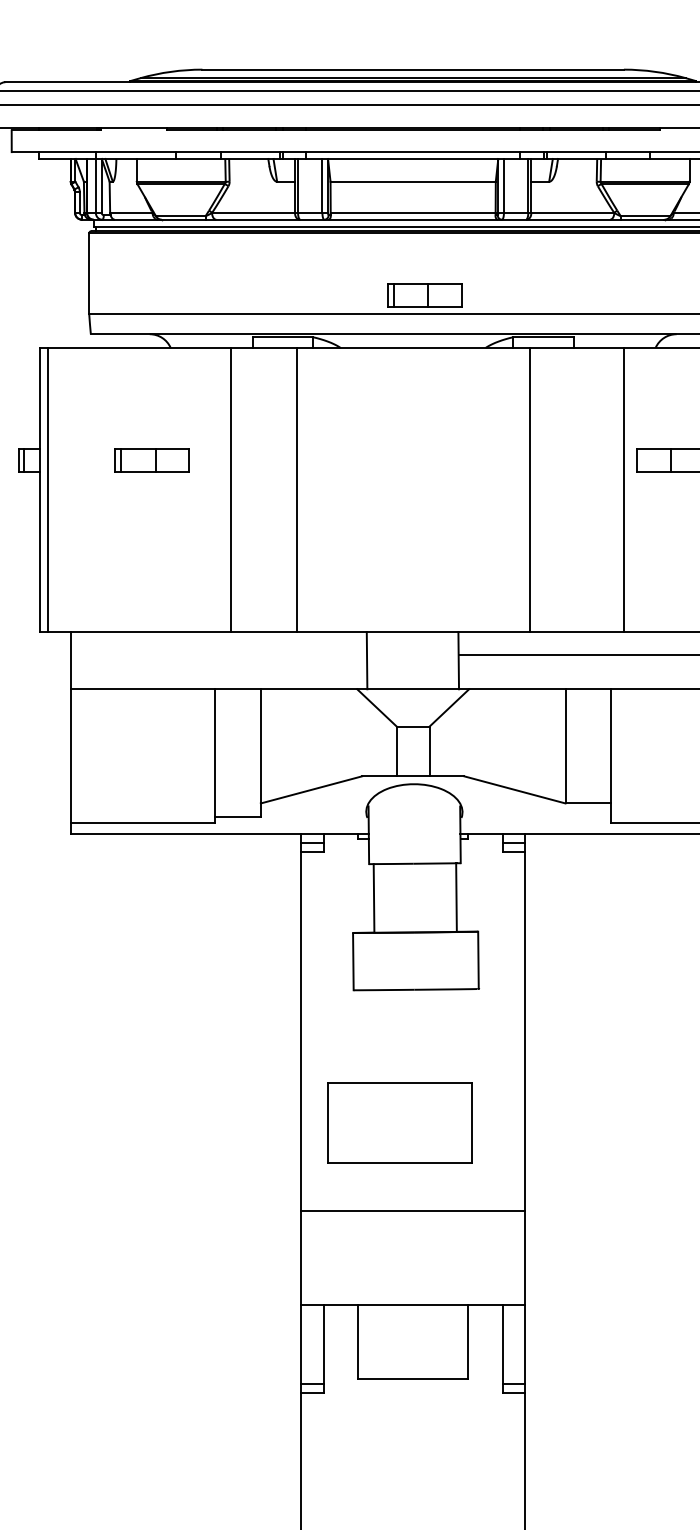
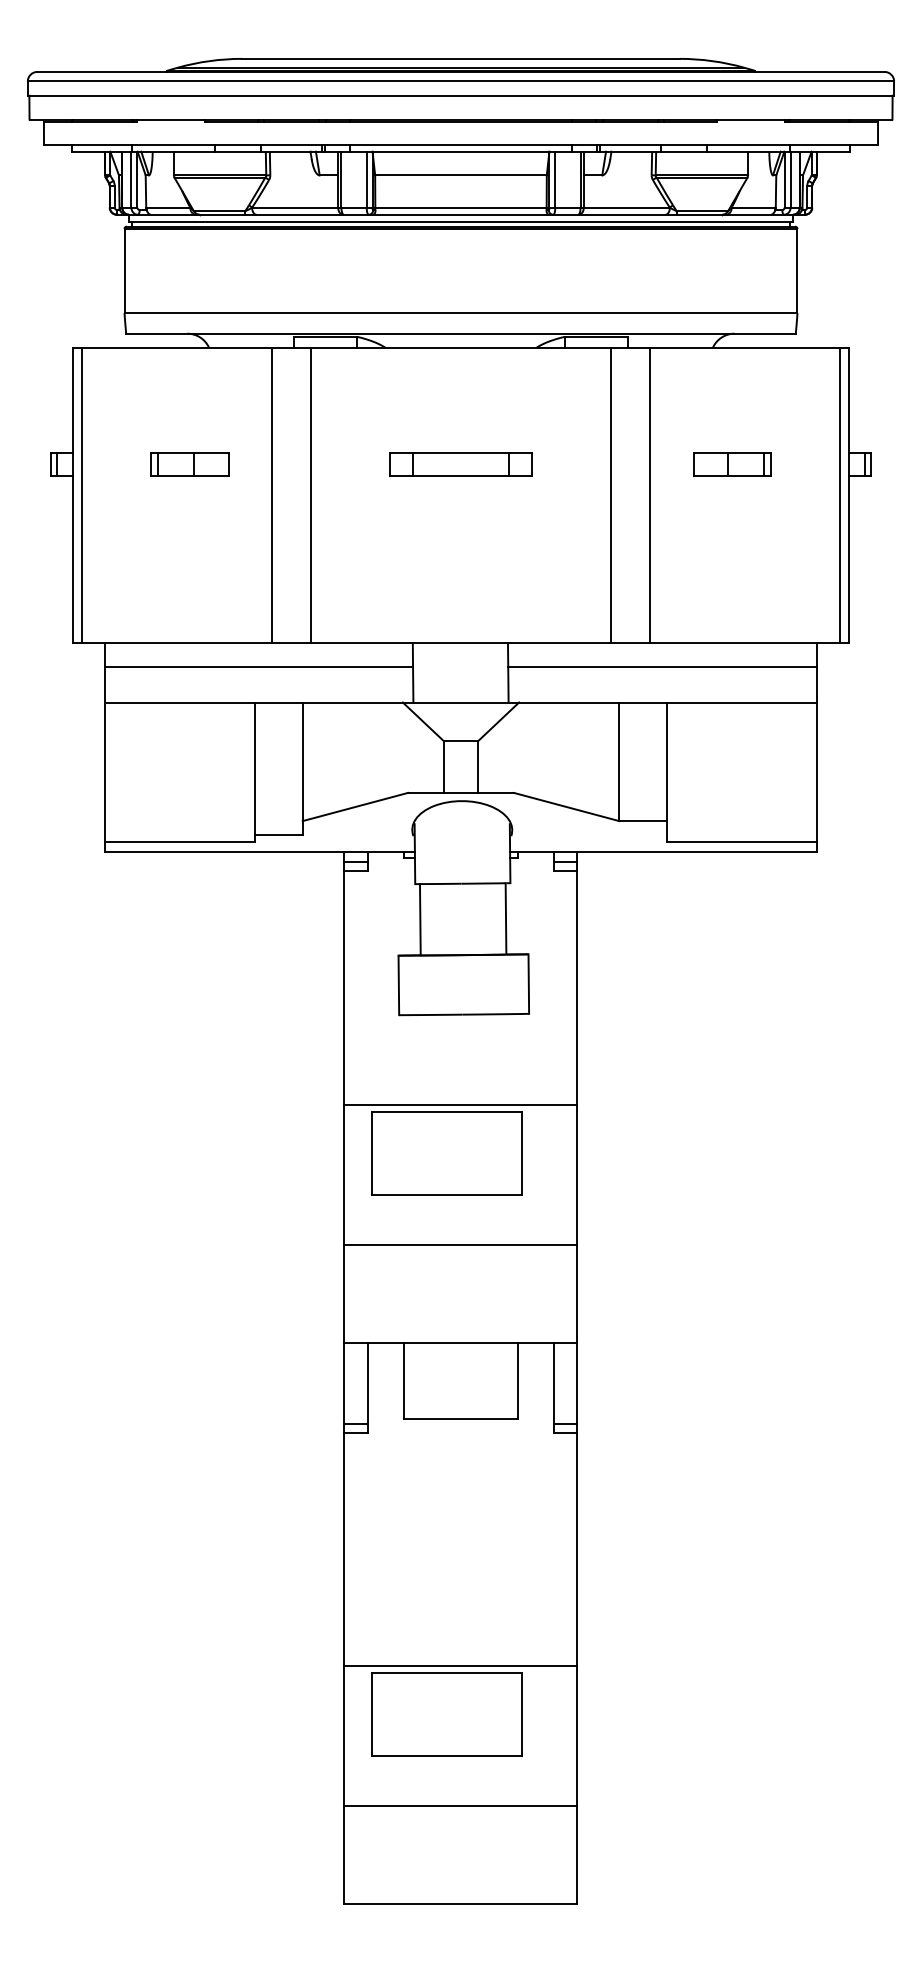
part: (424, 295) -> (472, 293), removed
part: (412, 460) -> (460, 464), added
line: (297, 489) -> (310, 495), moved
line: (530, 489) -> (611, 495), moved
line: (624, 489) -> (650, 495), moved
line: (219, 654) -> (259, 666), added
line: (412, 1076) -> (460, 1104), added

